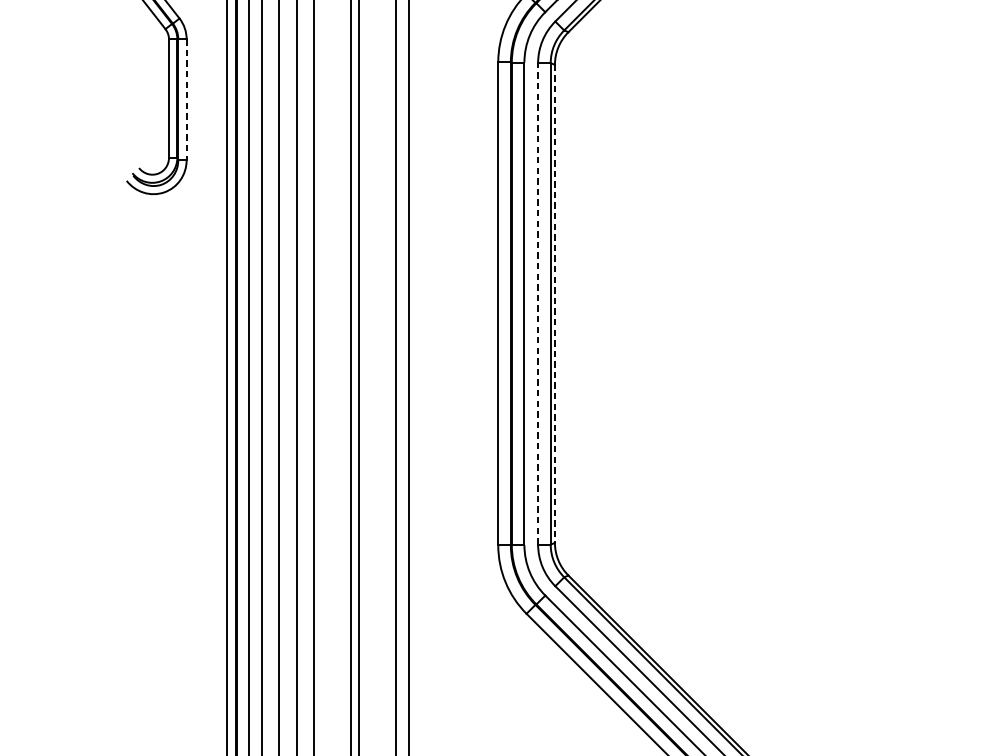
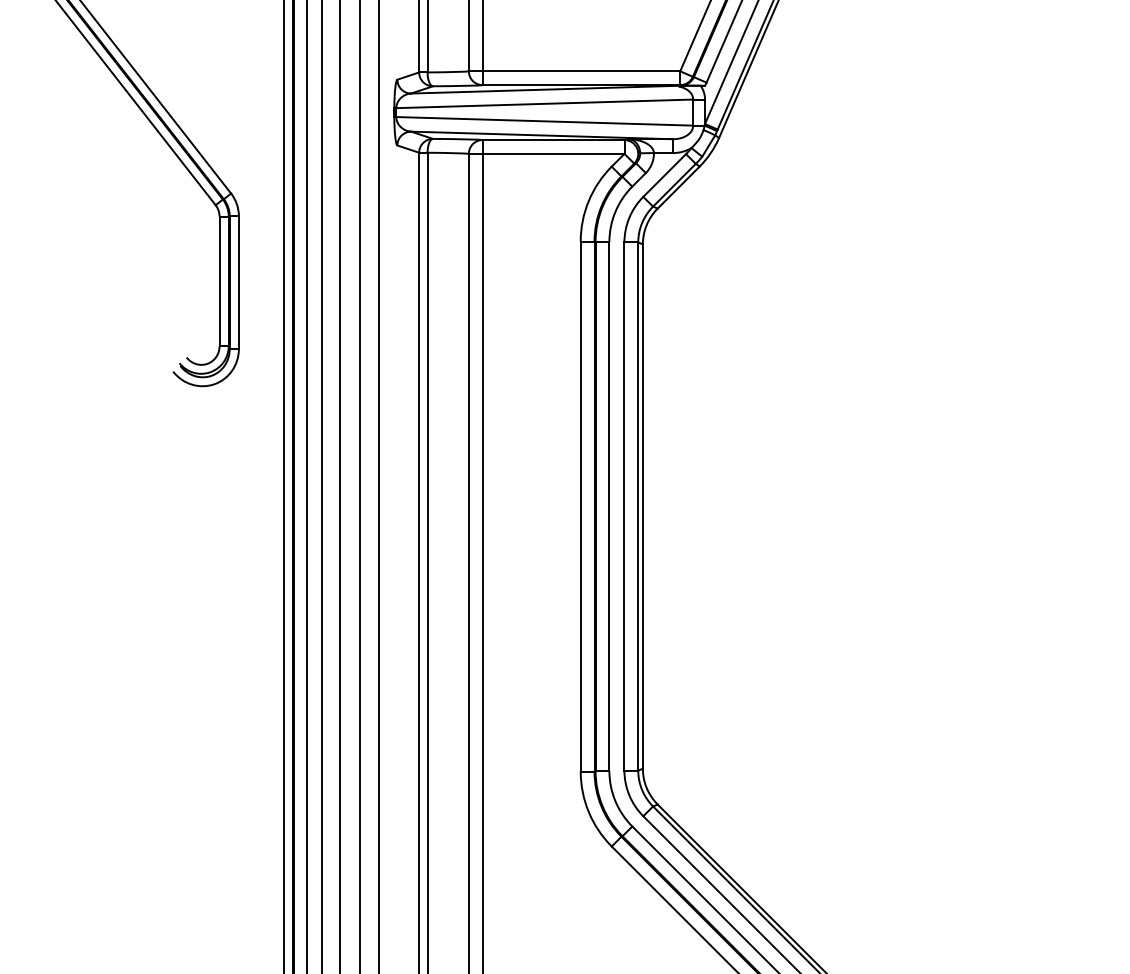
line: (186, 100) -> (238, 283), dashed -> solid
line: (538, 303) -> (624, 506), dashed -> solid
line: (554, 304) -> (642, 507), dashed -> solid

